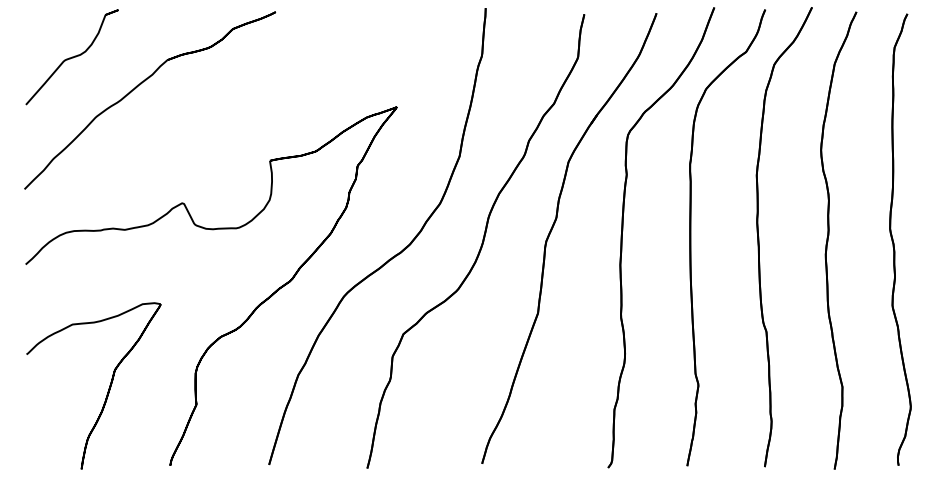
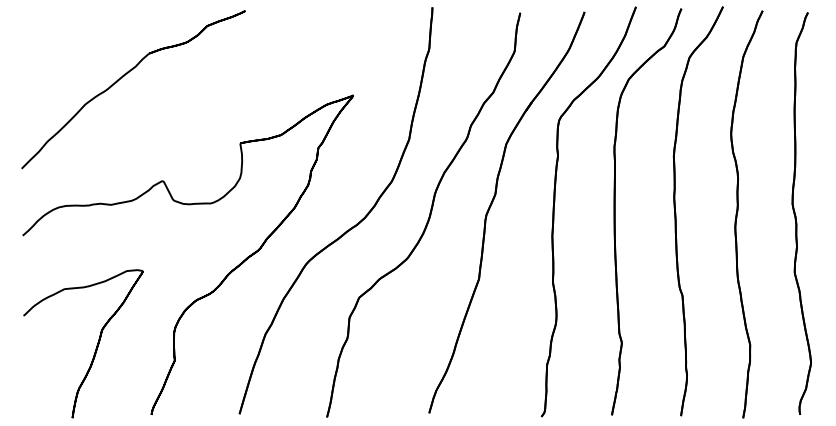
part: (71, 57) -> (63, 51), removed

